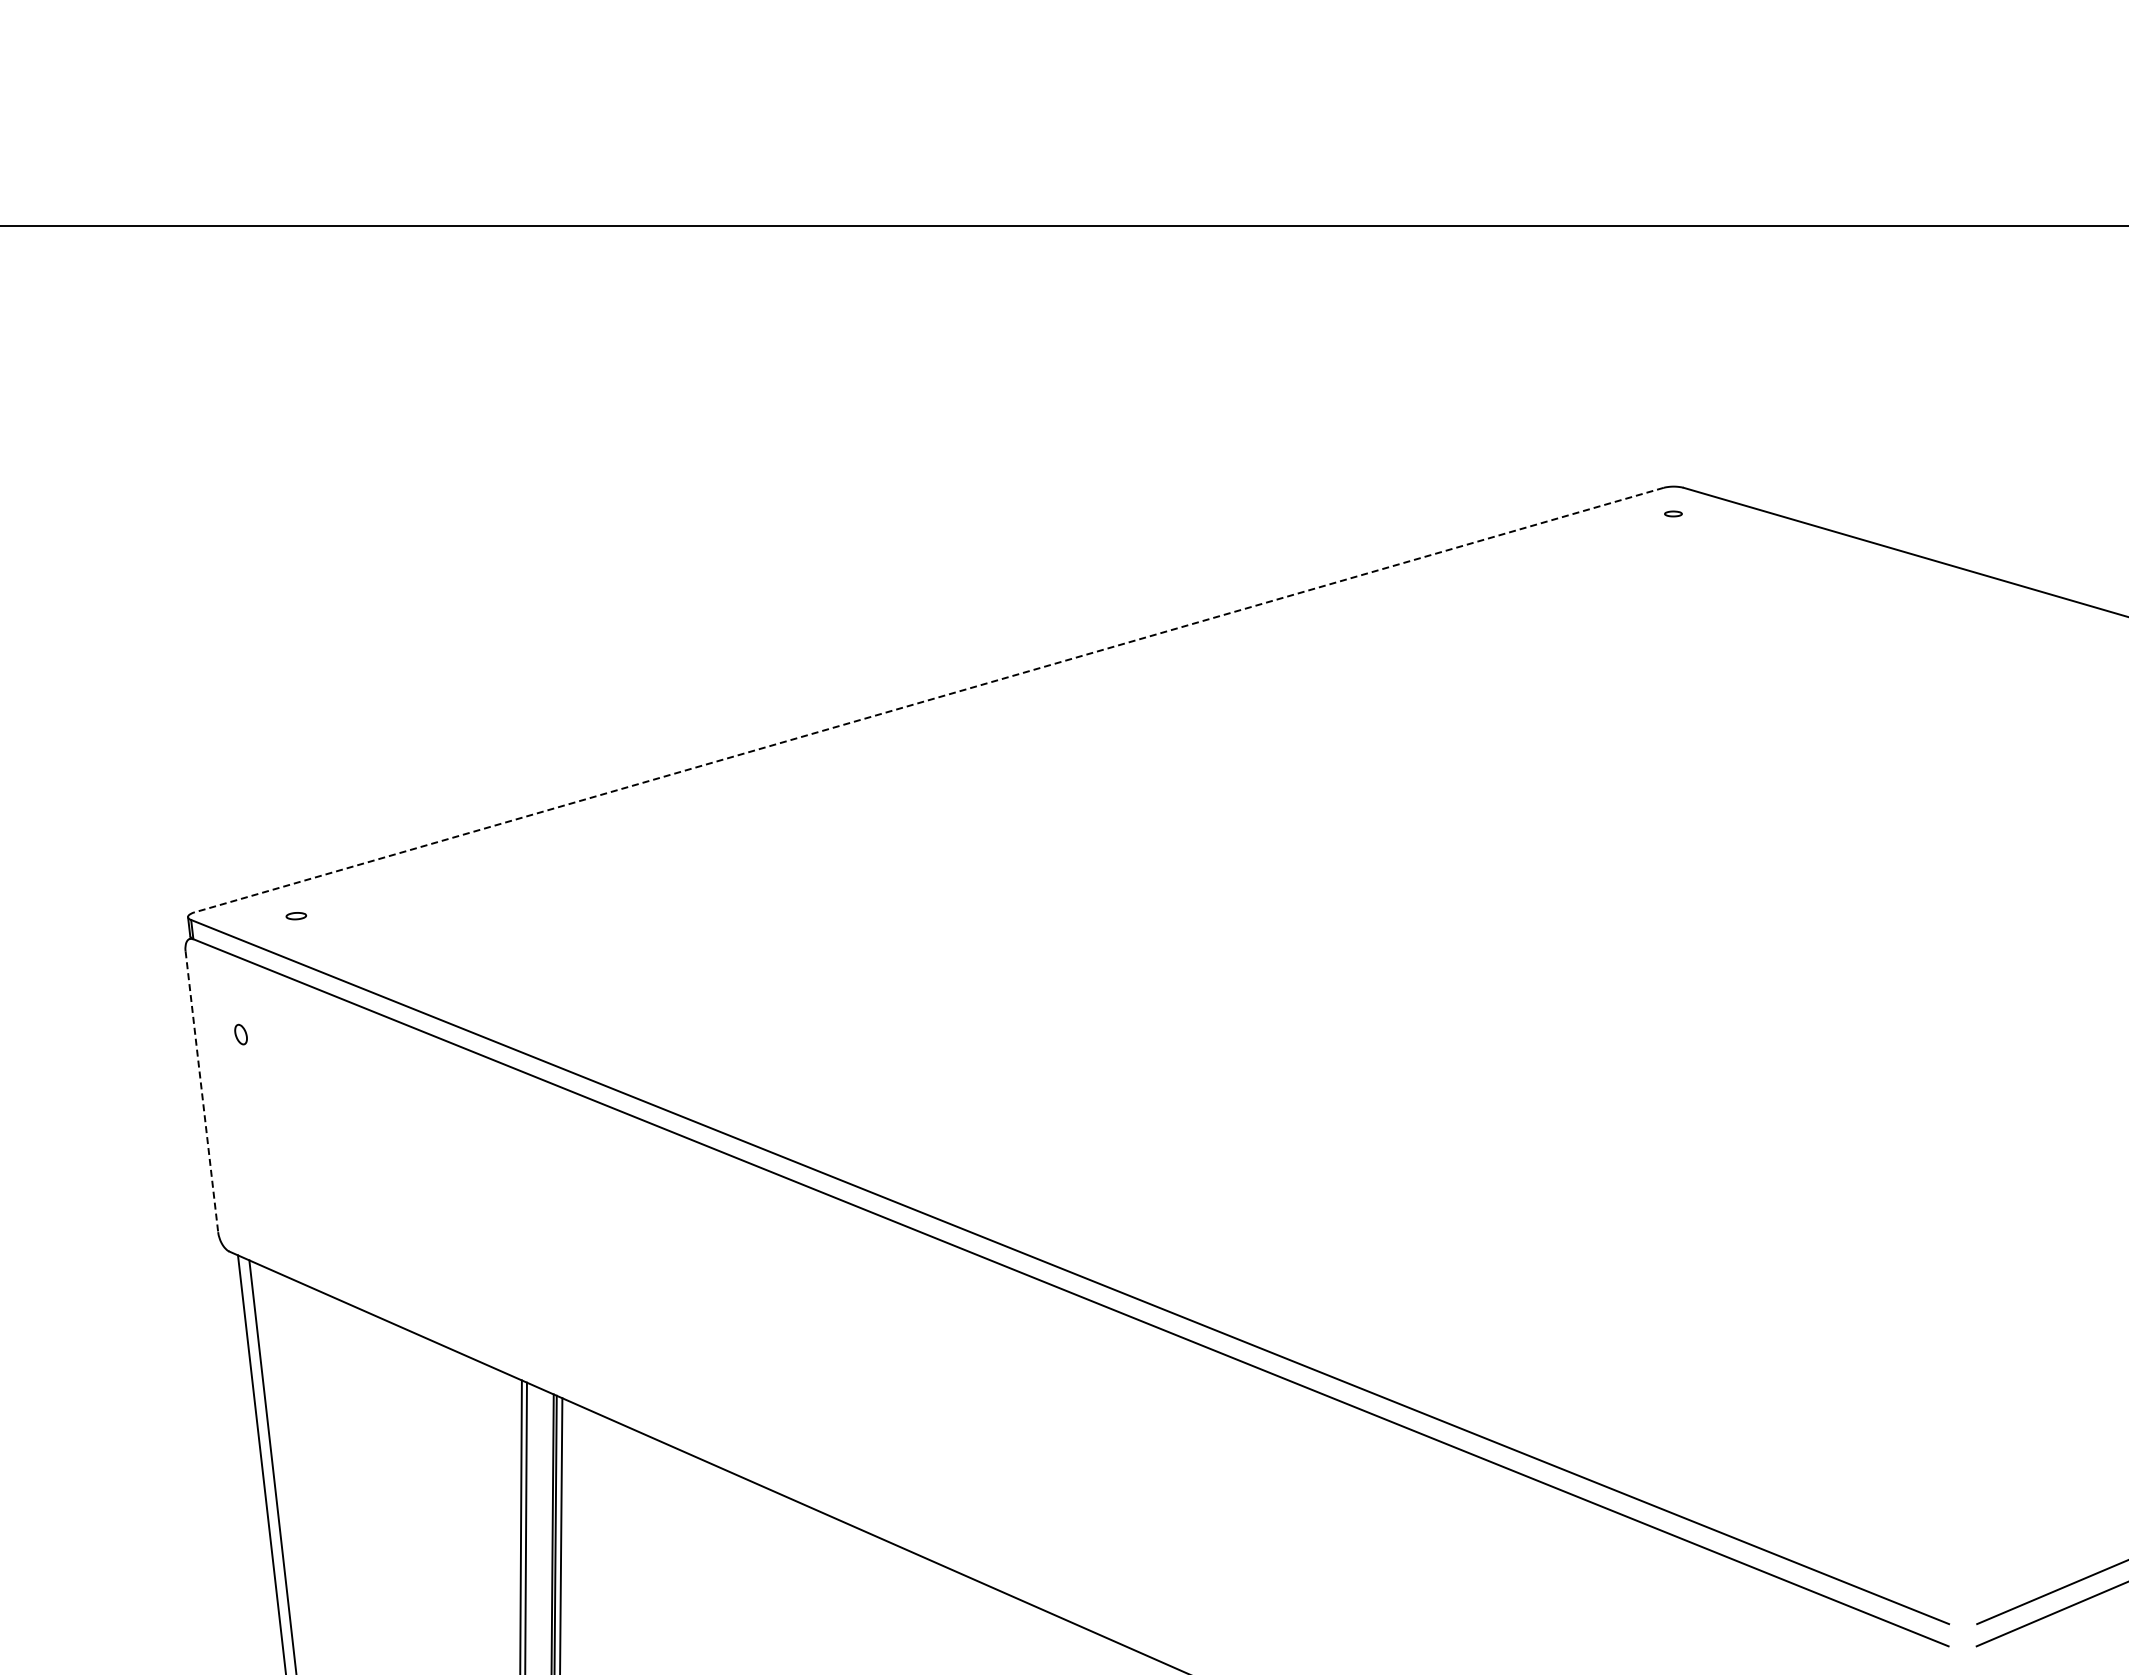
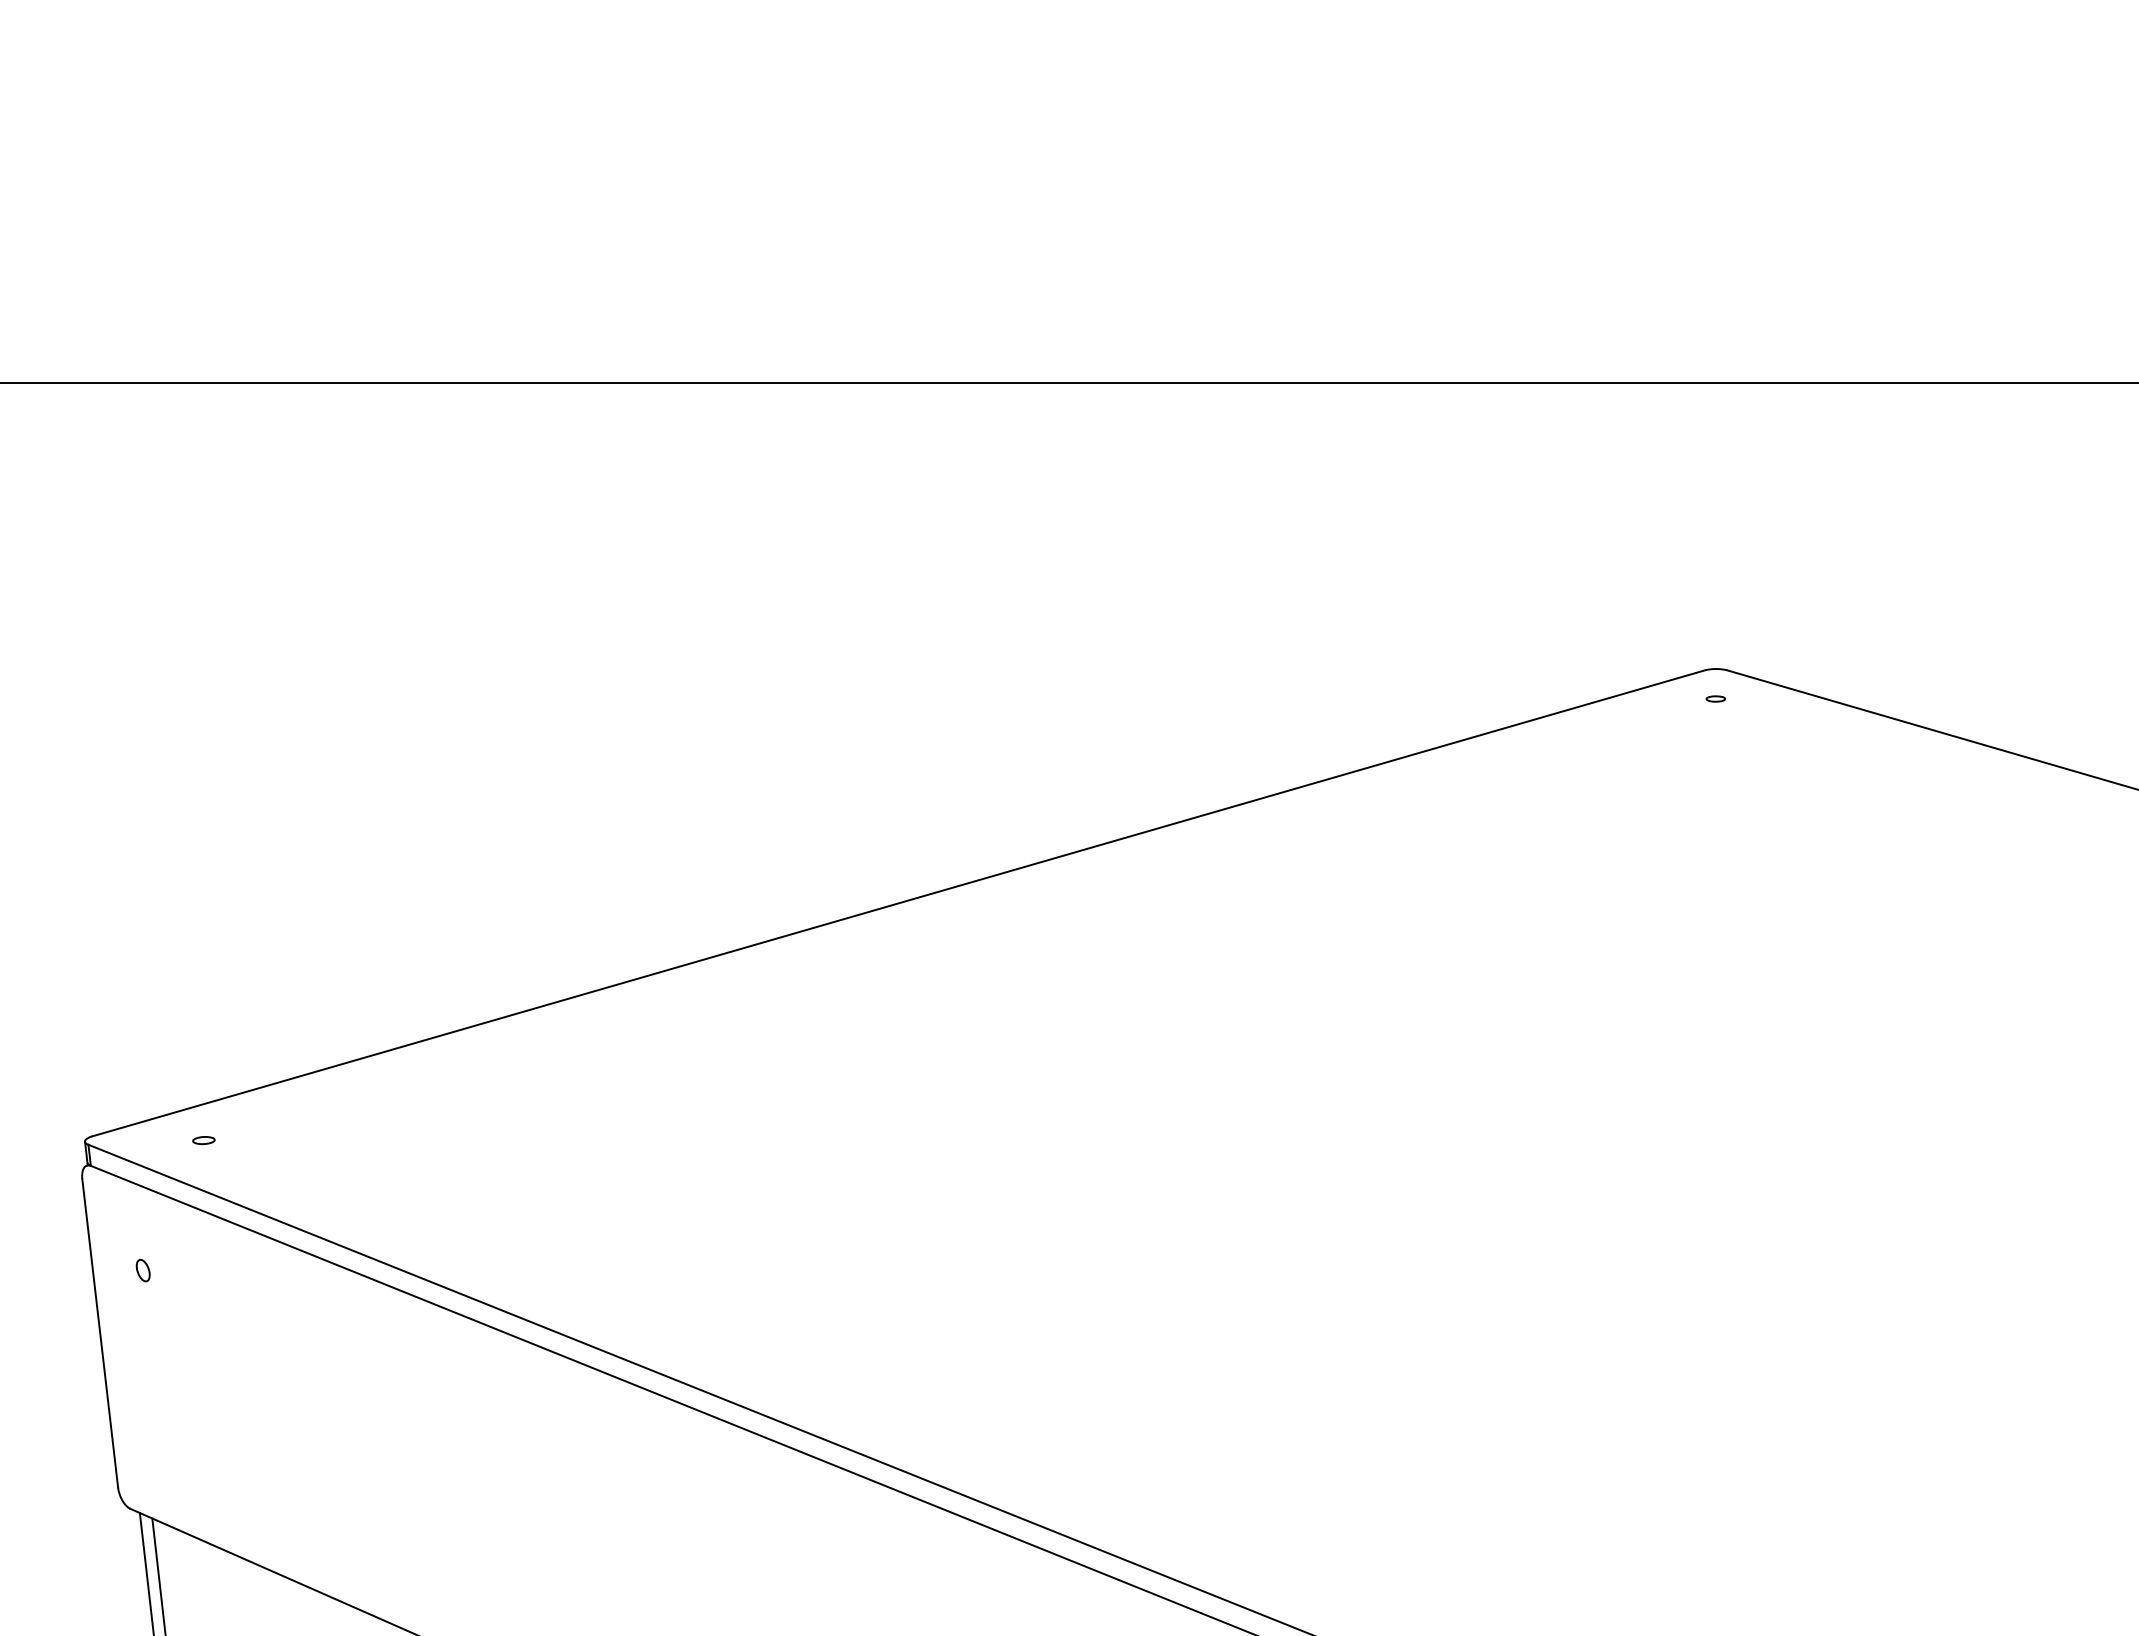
line: (929, 700) -> (899, 903), dashed -> solid
line: (201, 1092) -> (99, 1334), dashed -> solid

